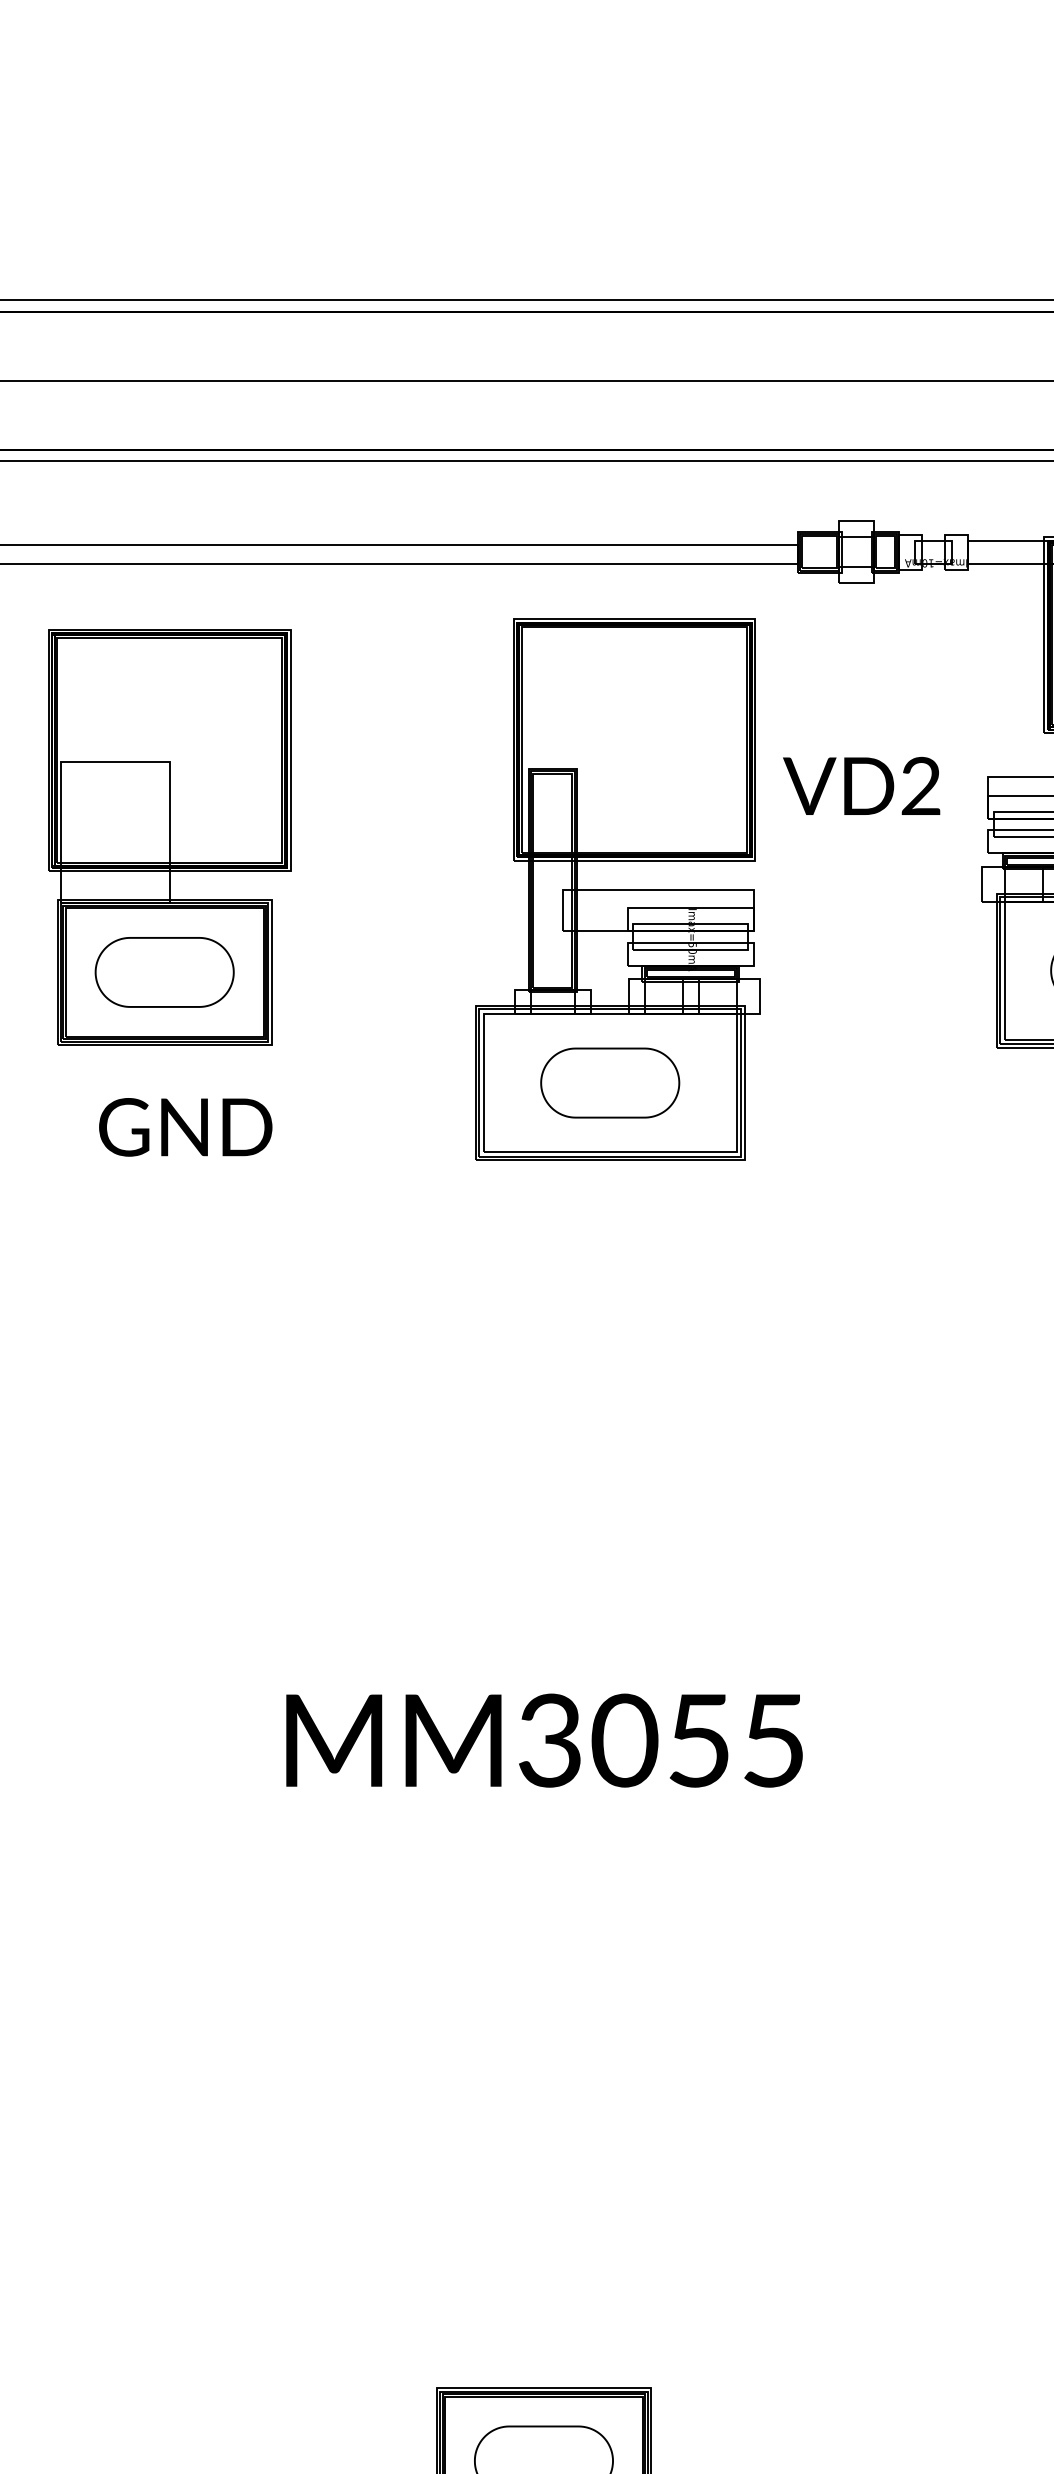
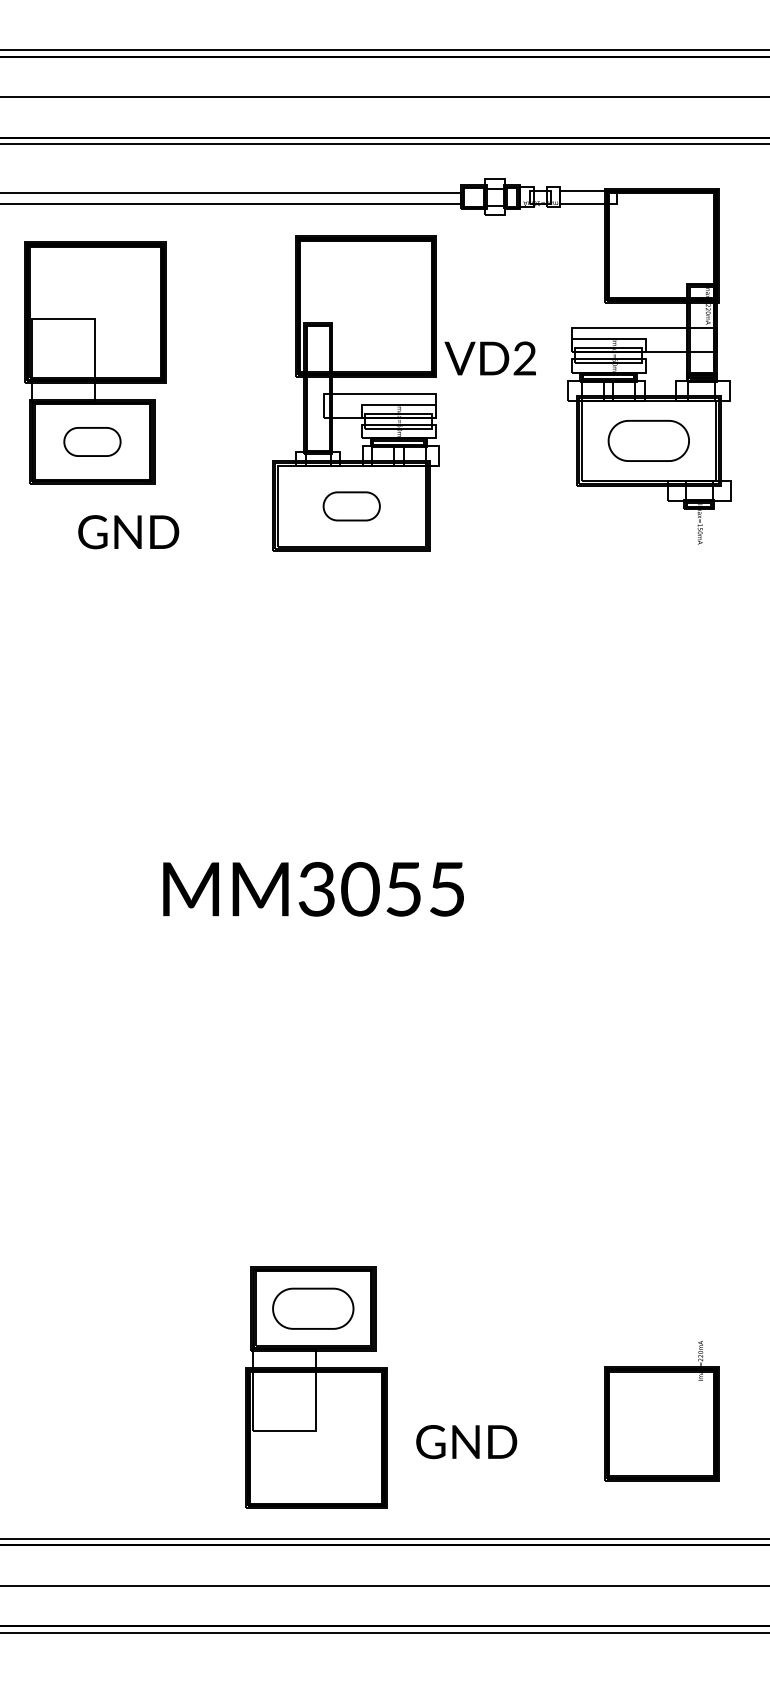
text: (860, 786) -> (489, 358), moved
part: (164, 971) -> (92, 441), size x0.7
part: (609, 1083) -> (351, 506), size x0.7
text: (185, 1127) -> (128, 532), moved

